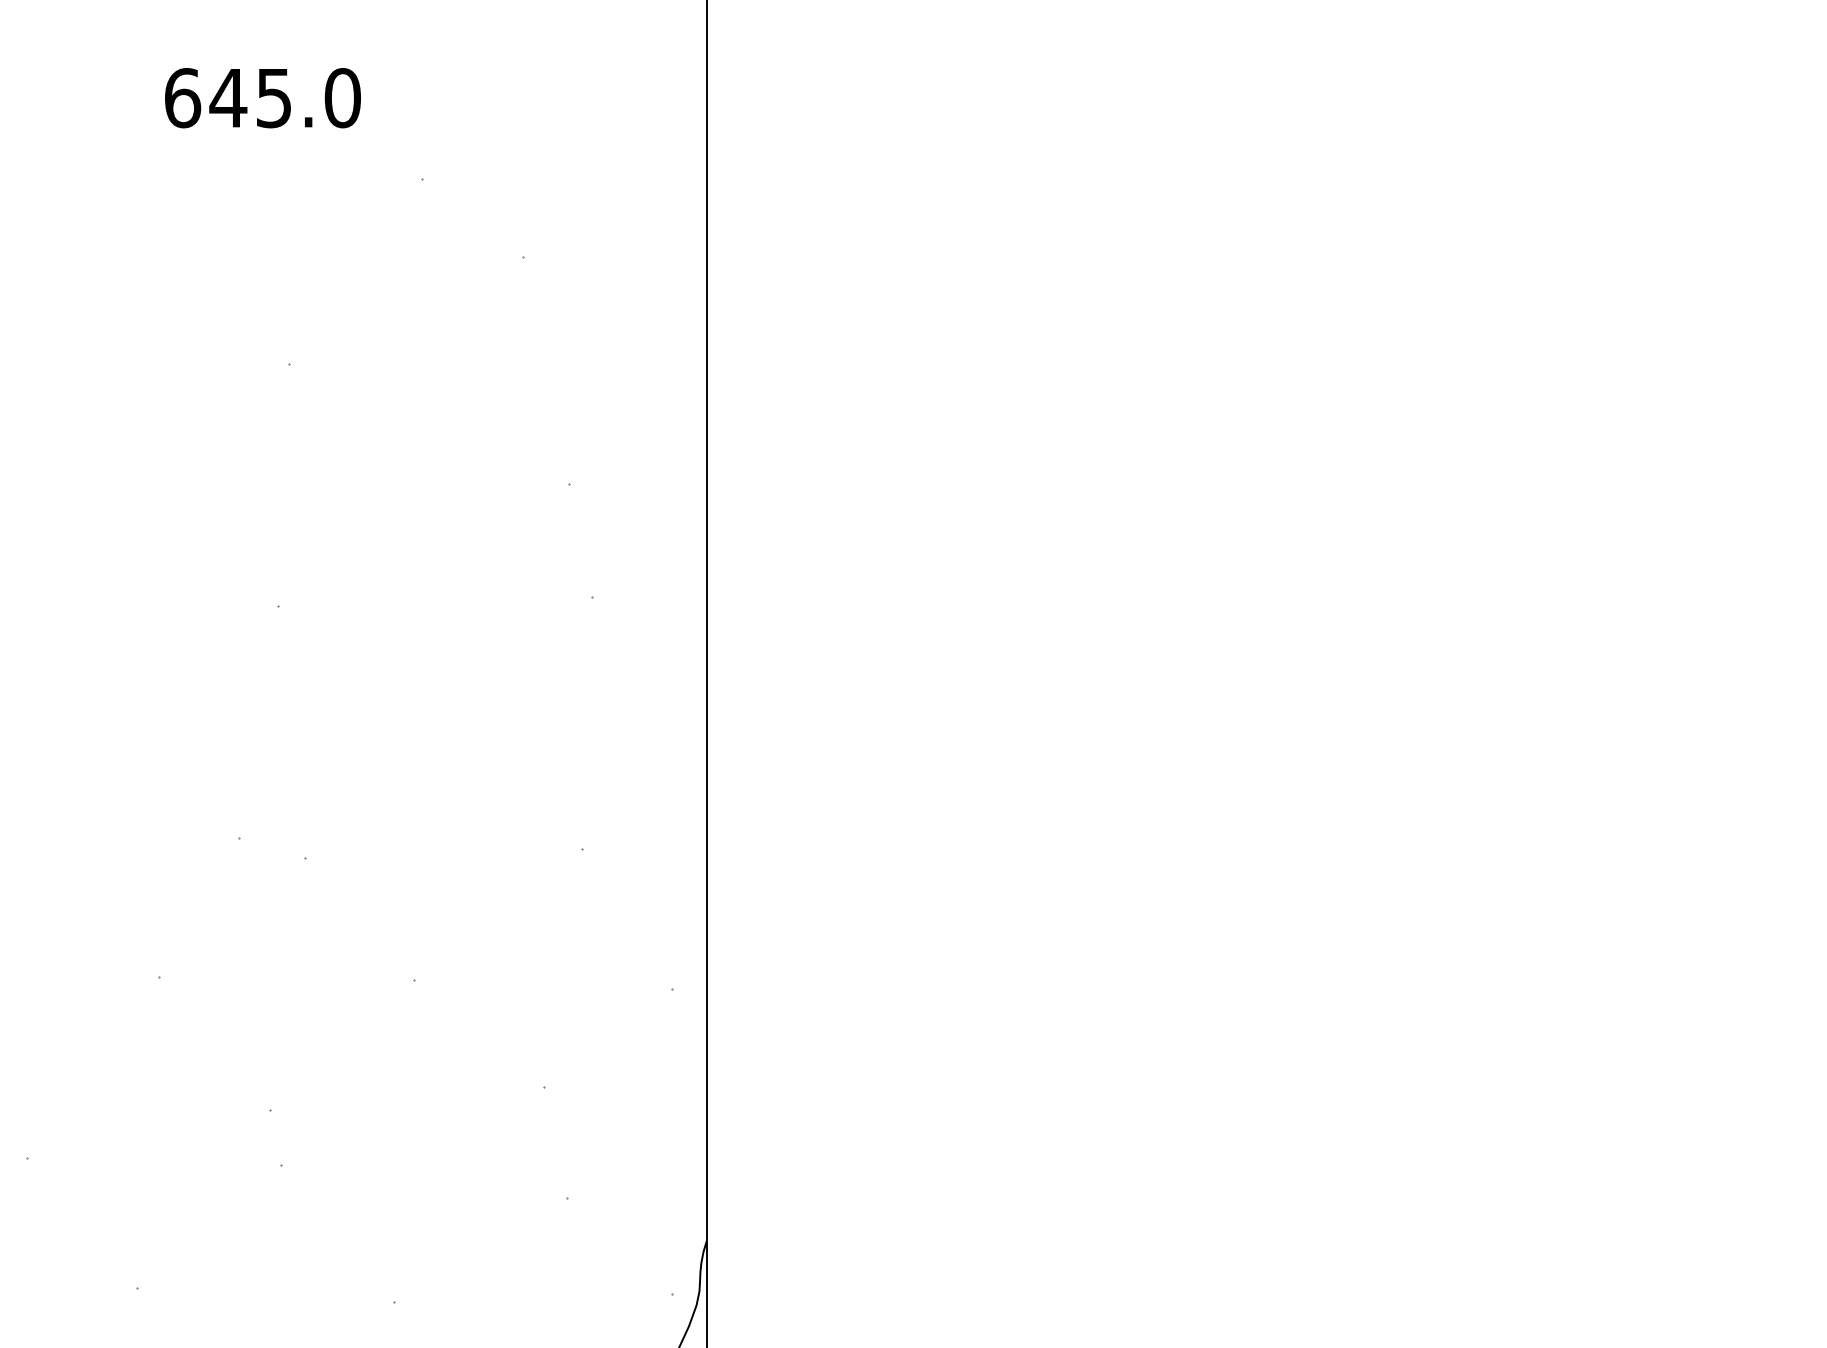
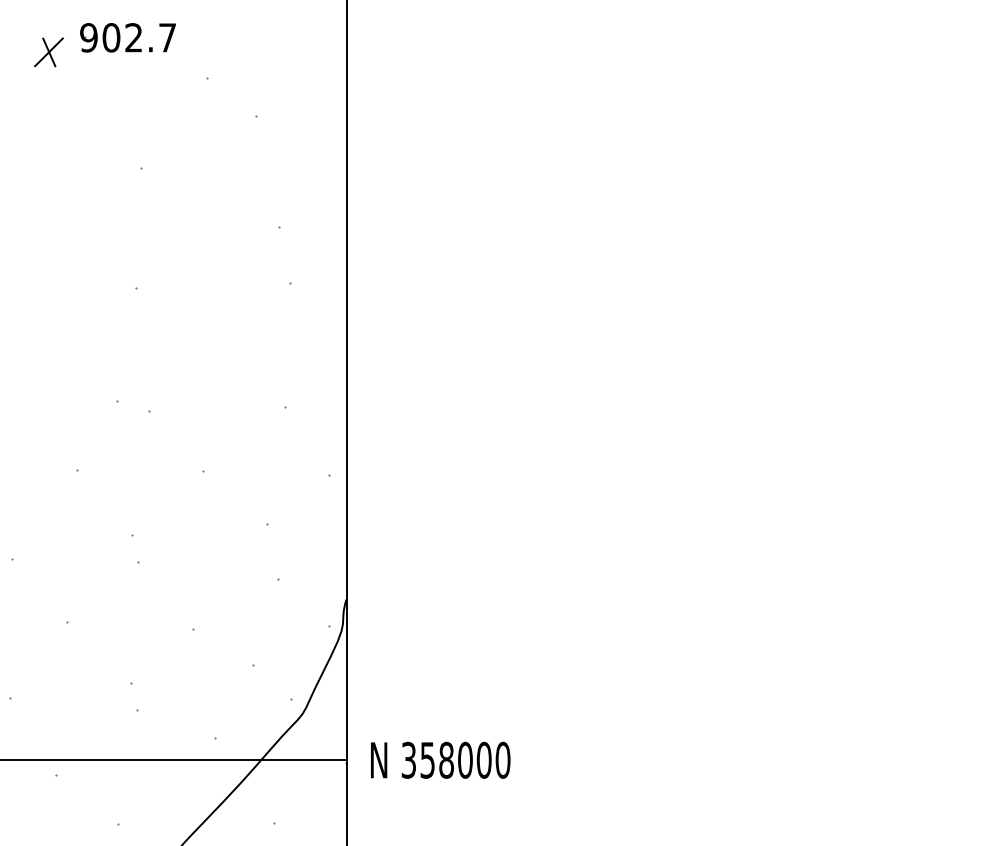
text: (263, 97) -> (128, 37), 645.0 -> 902.7
part: (100, 127) -> (48, 52), added

